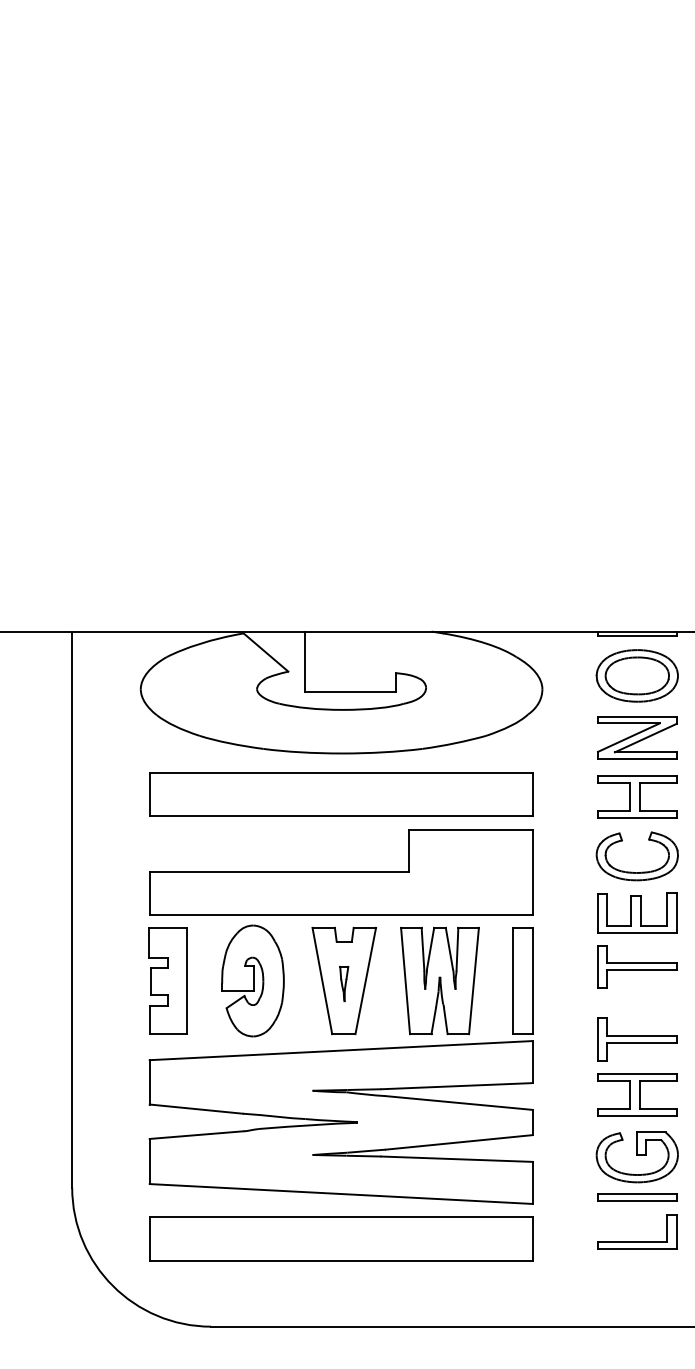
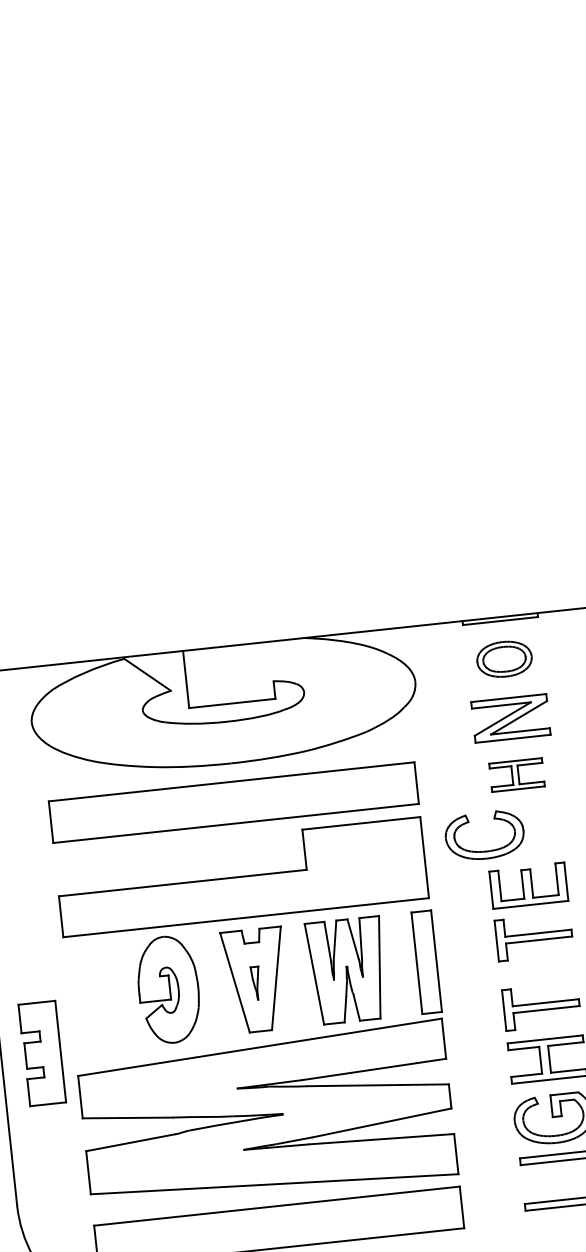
part: (636, 675) -> (503, 658), size x0.7
part: (637, 796) -> (517, 774), size x0.7
part: (632, 871) -> (481, 850), moved
part: (167, 980) -> (41, 1053), moved

